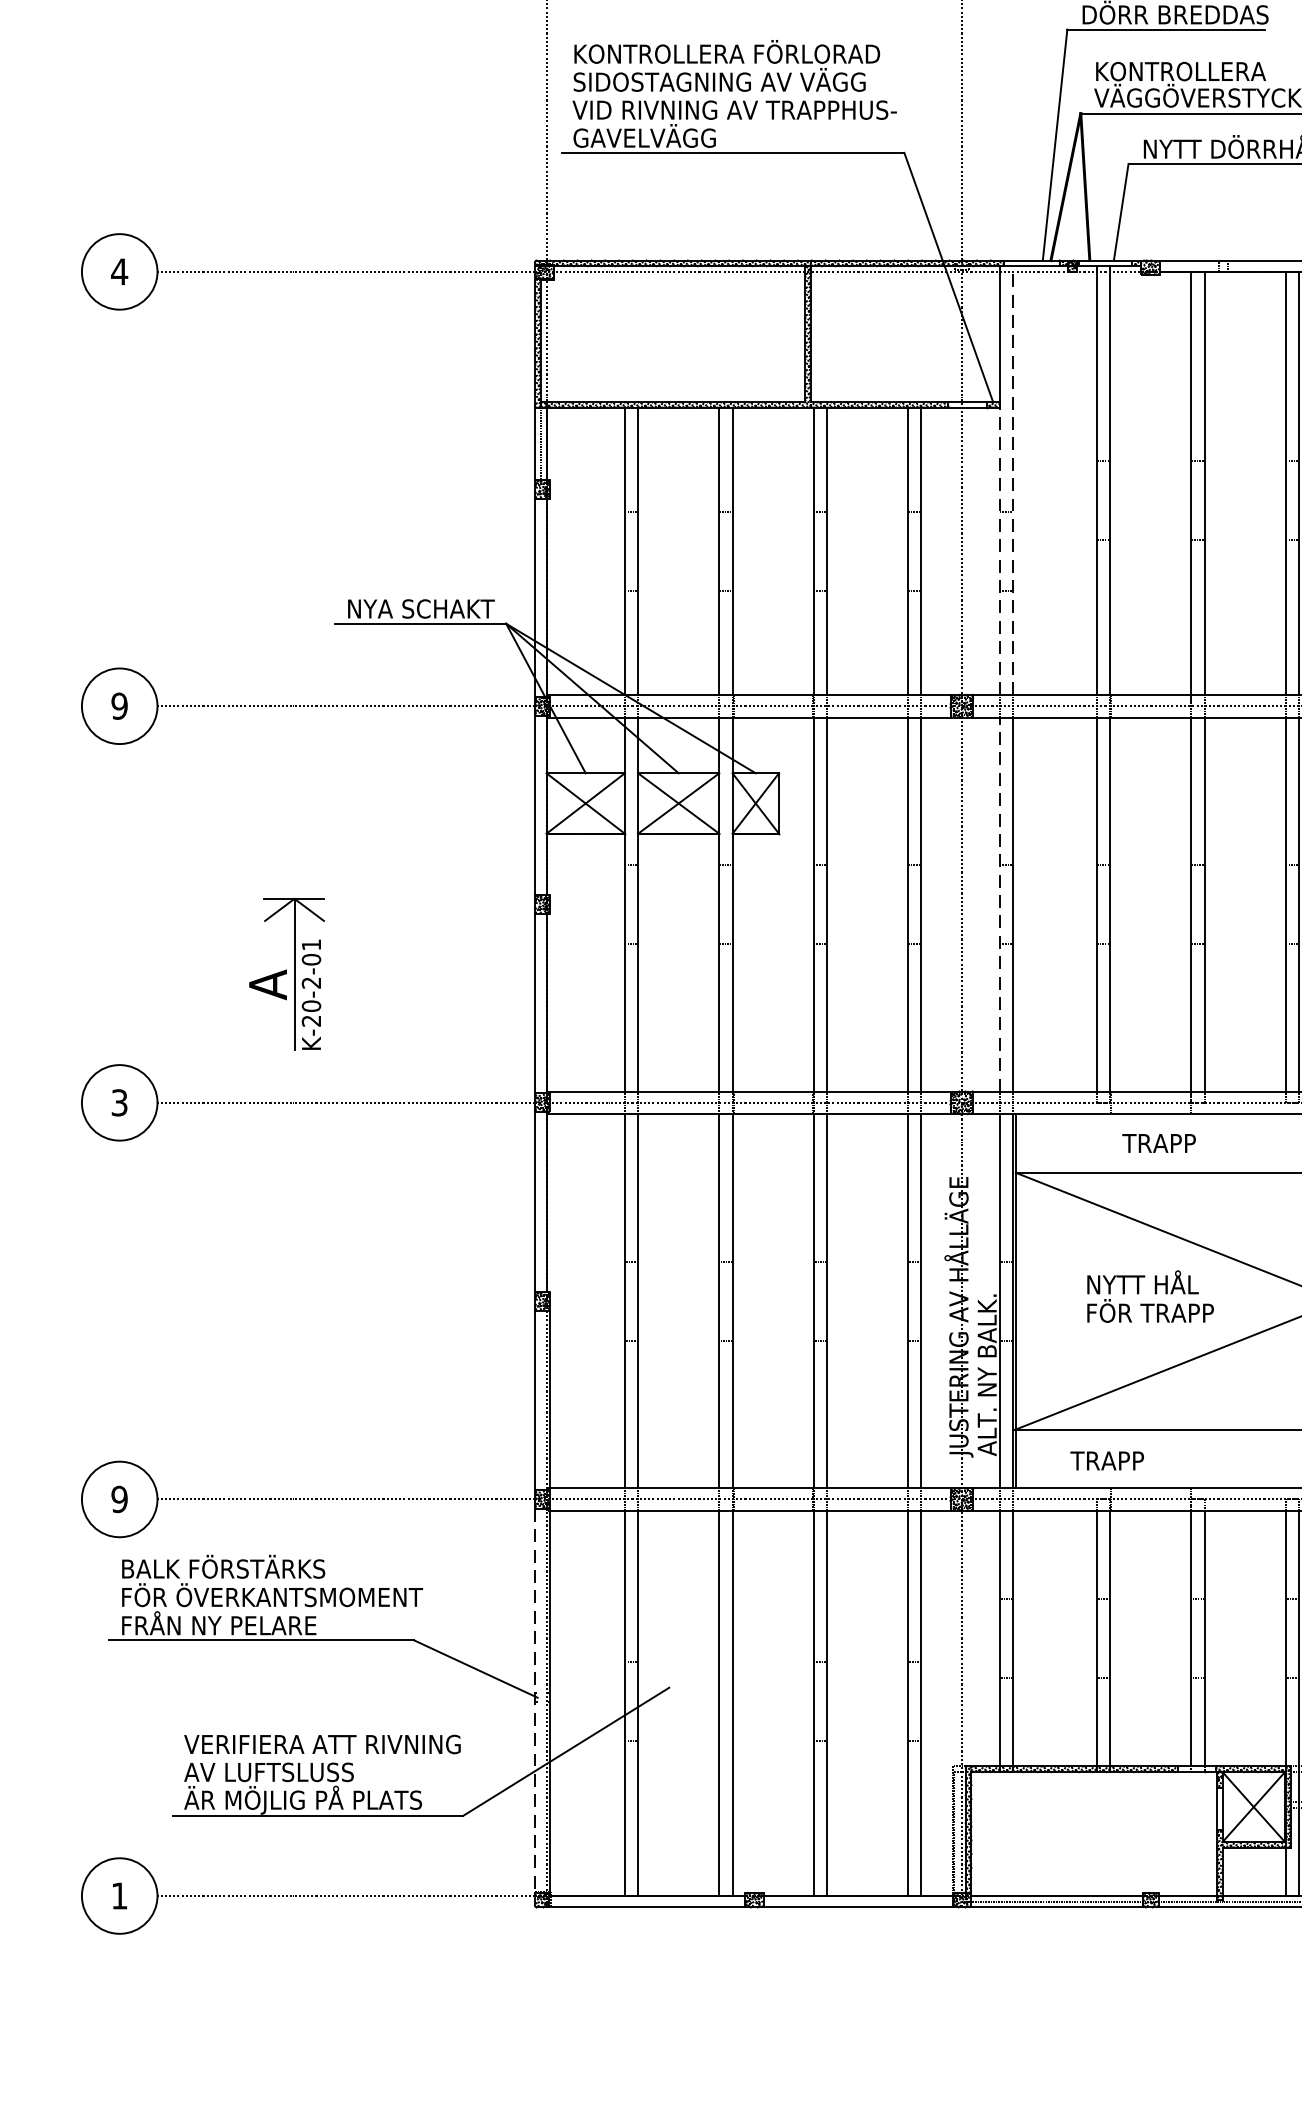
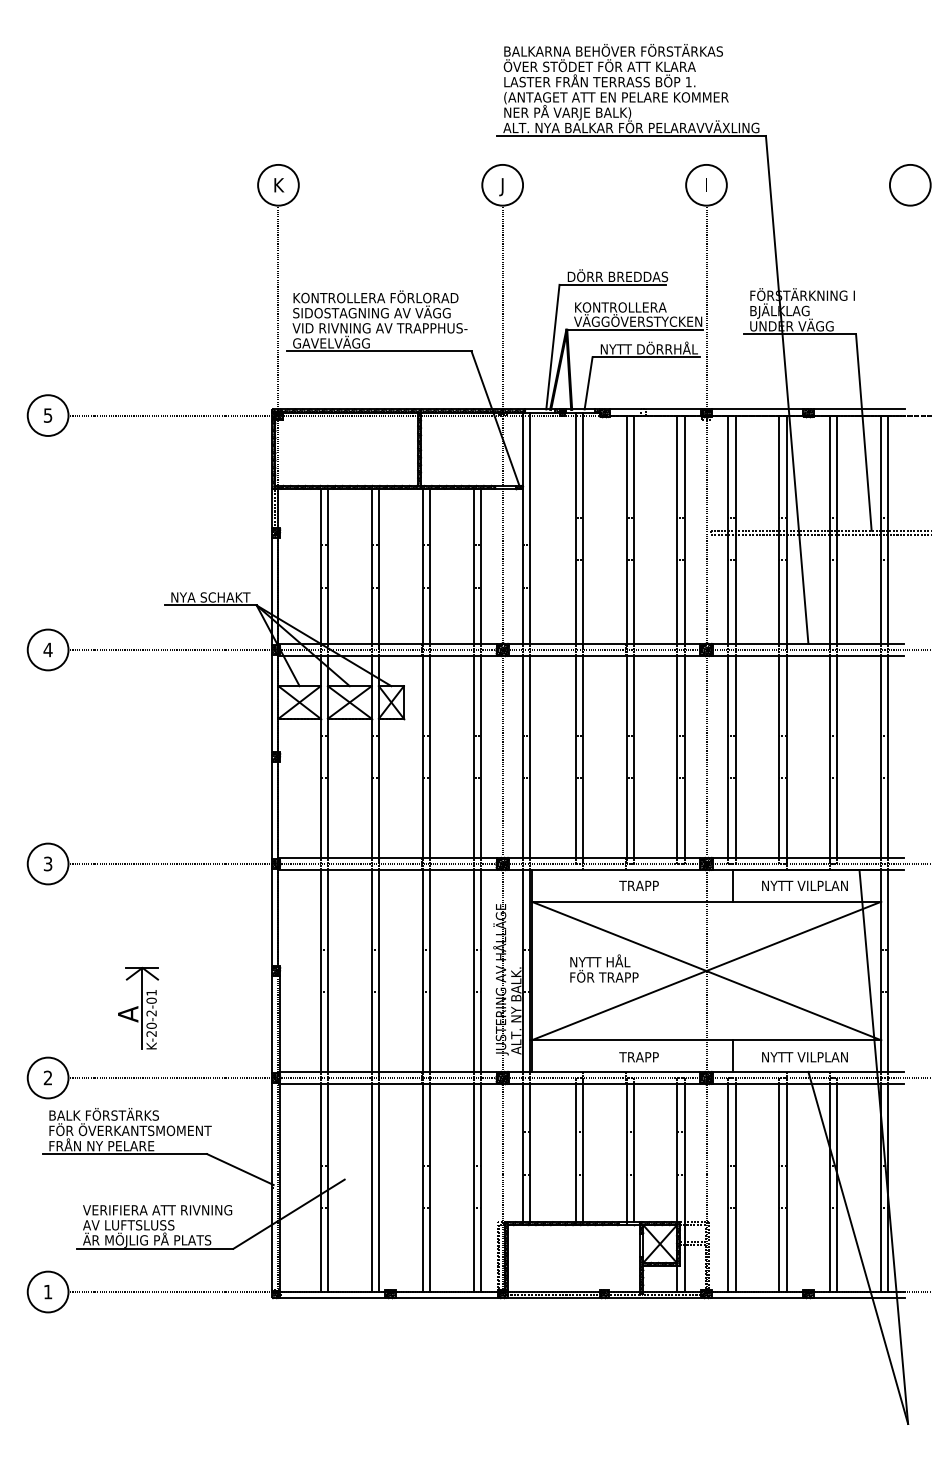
text: (118, 271) -> (47, 415), 4 -> 5
line: (1013, 481) -> (530, 528), dashed -> solid
line: (1000, 549) -> (523, 565), dashed -> solid
text: (118, 705) -> (47, 649), 9 -> 4
line: (1000, 905) -> (523, 757), dashed -> solid
part: (287, 974) -> (138, 1008), moved
text: (1158, 1142) -> (638, 885), moved
text: (1106, 1461) -> (638, 1057), moved
text: (118, 1498) -> (47, 1077), 9 -> 2
line: (535, 1700) -> (272, 1186), dashed -> solid

